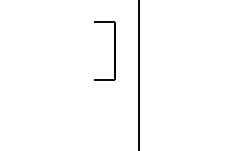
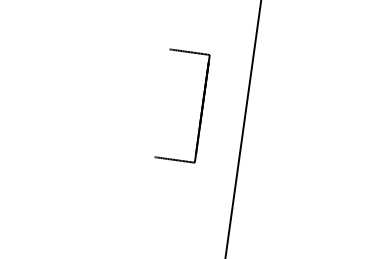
part: (114, 50) -> (200, 107), moved

